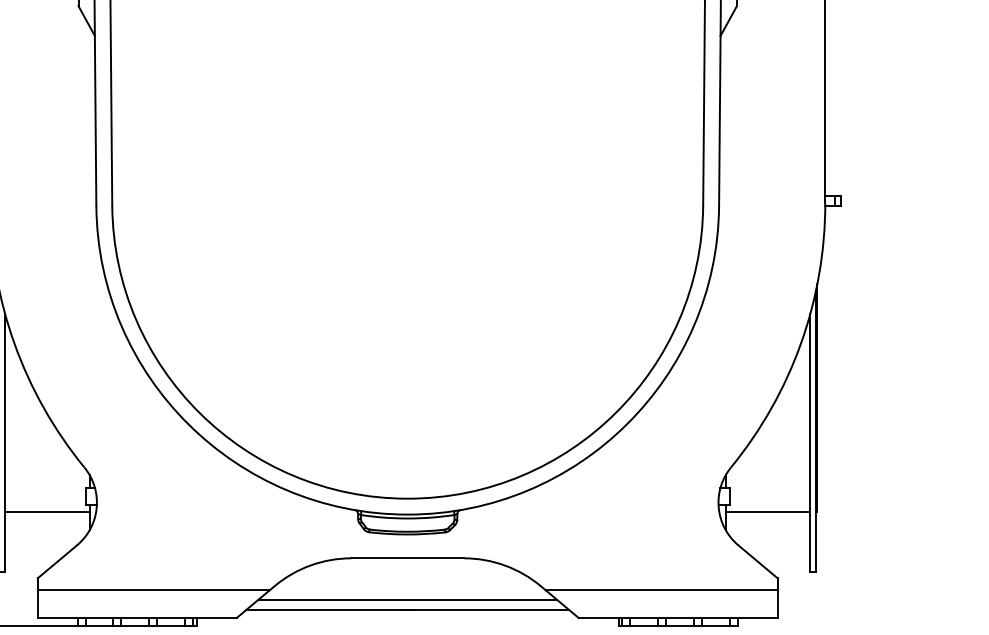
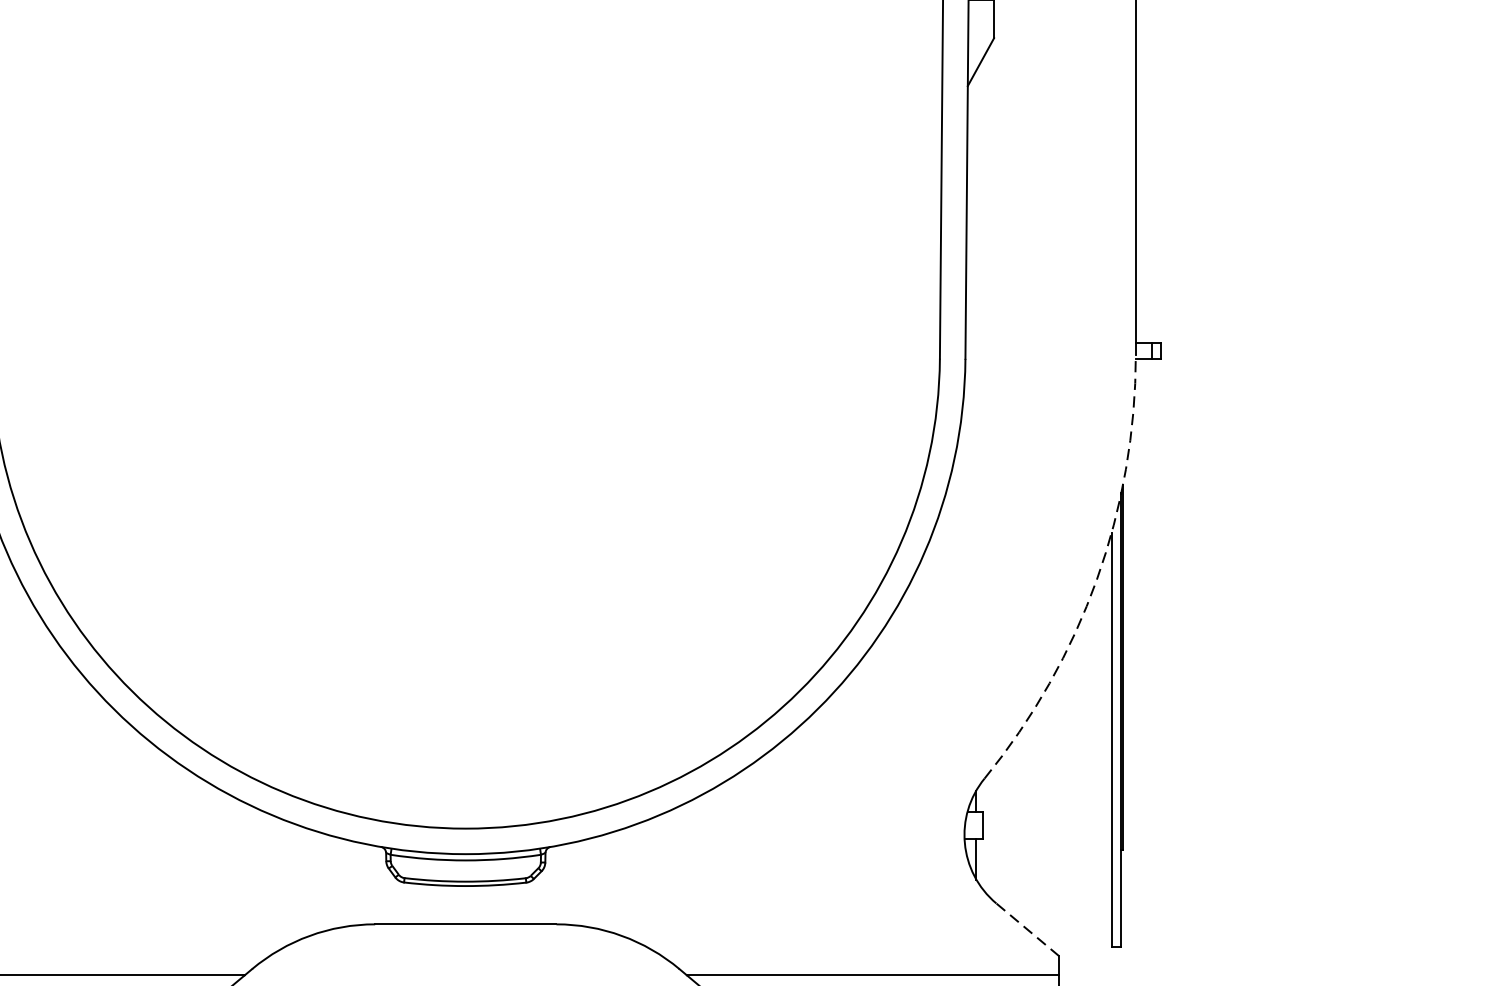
arc: (801, 343) -> (1097, 579), solid -> dashed
line: (767, 512) -> (1043, 850), removed
line: (757, 561) -> (1027, 929), solid -> dashed

